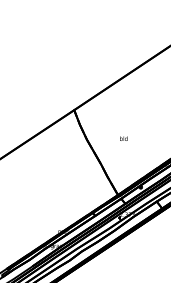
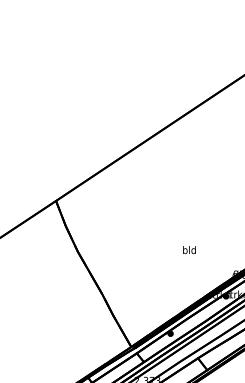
text: (123, 138) -> (188, 249), moved

